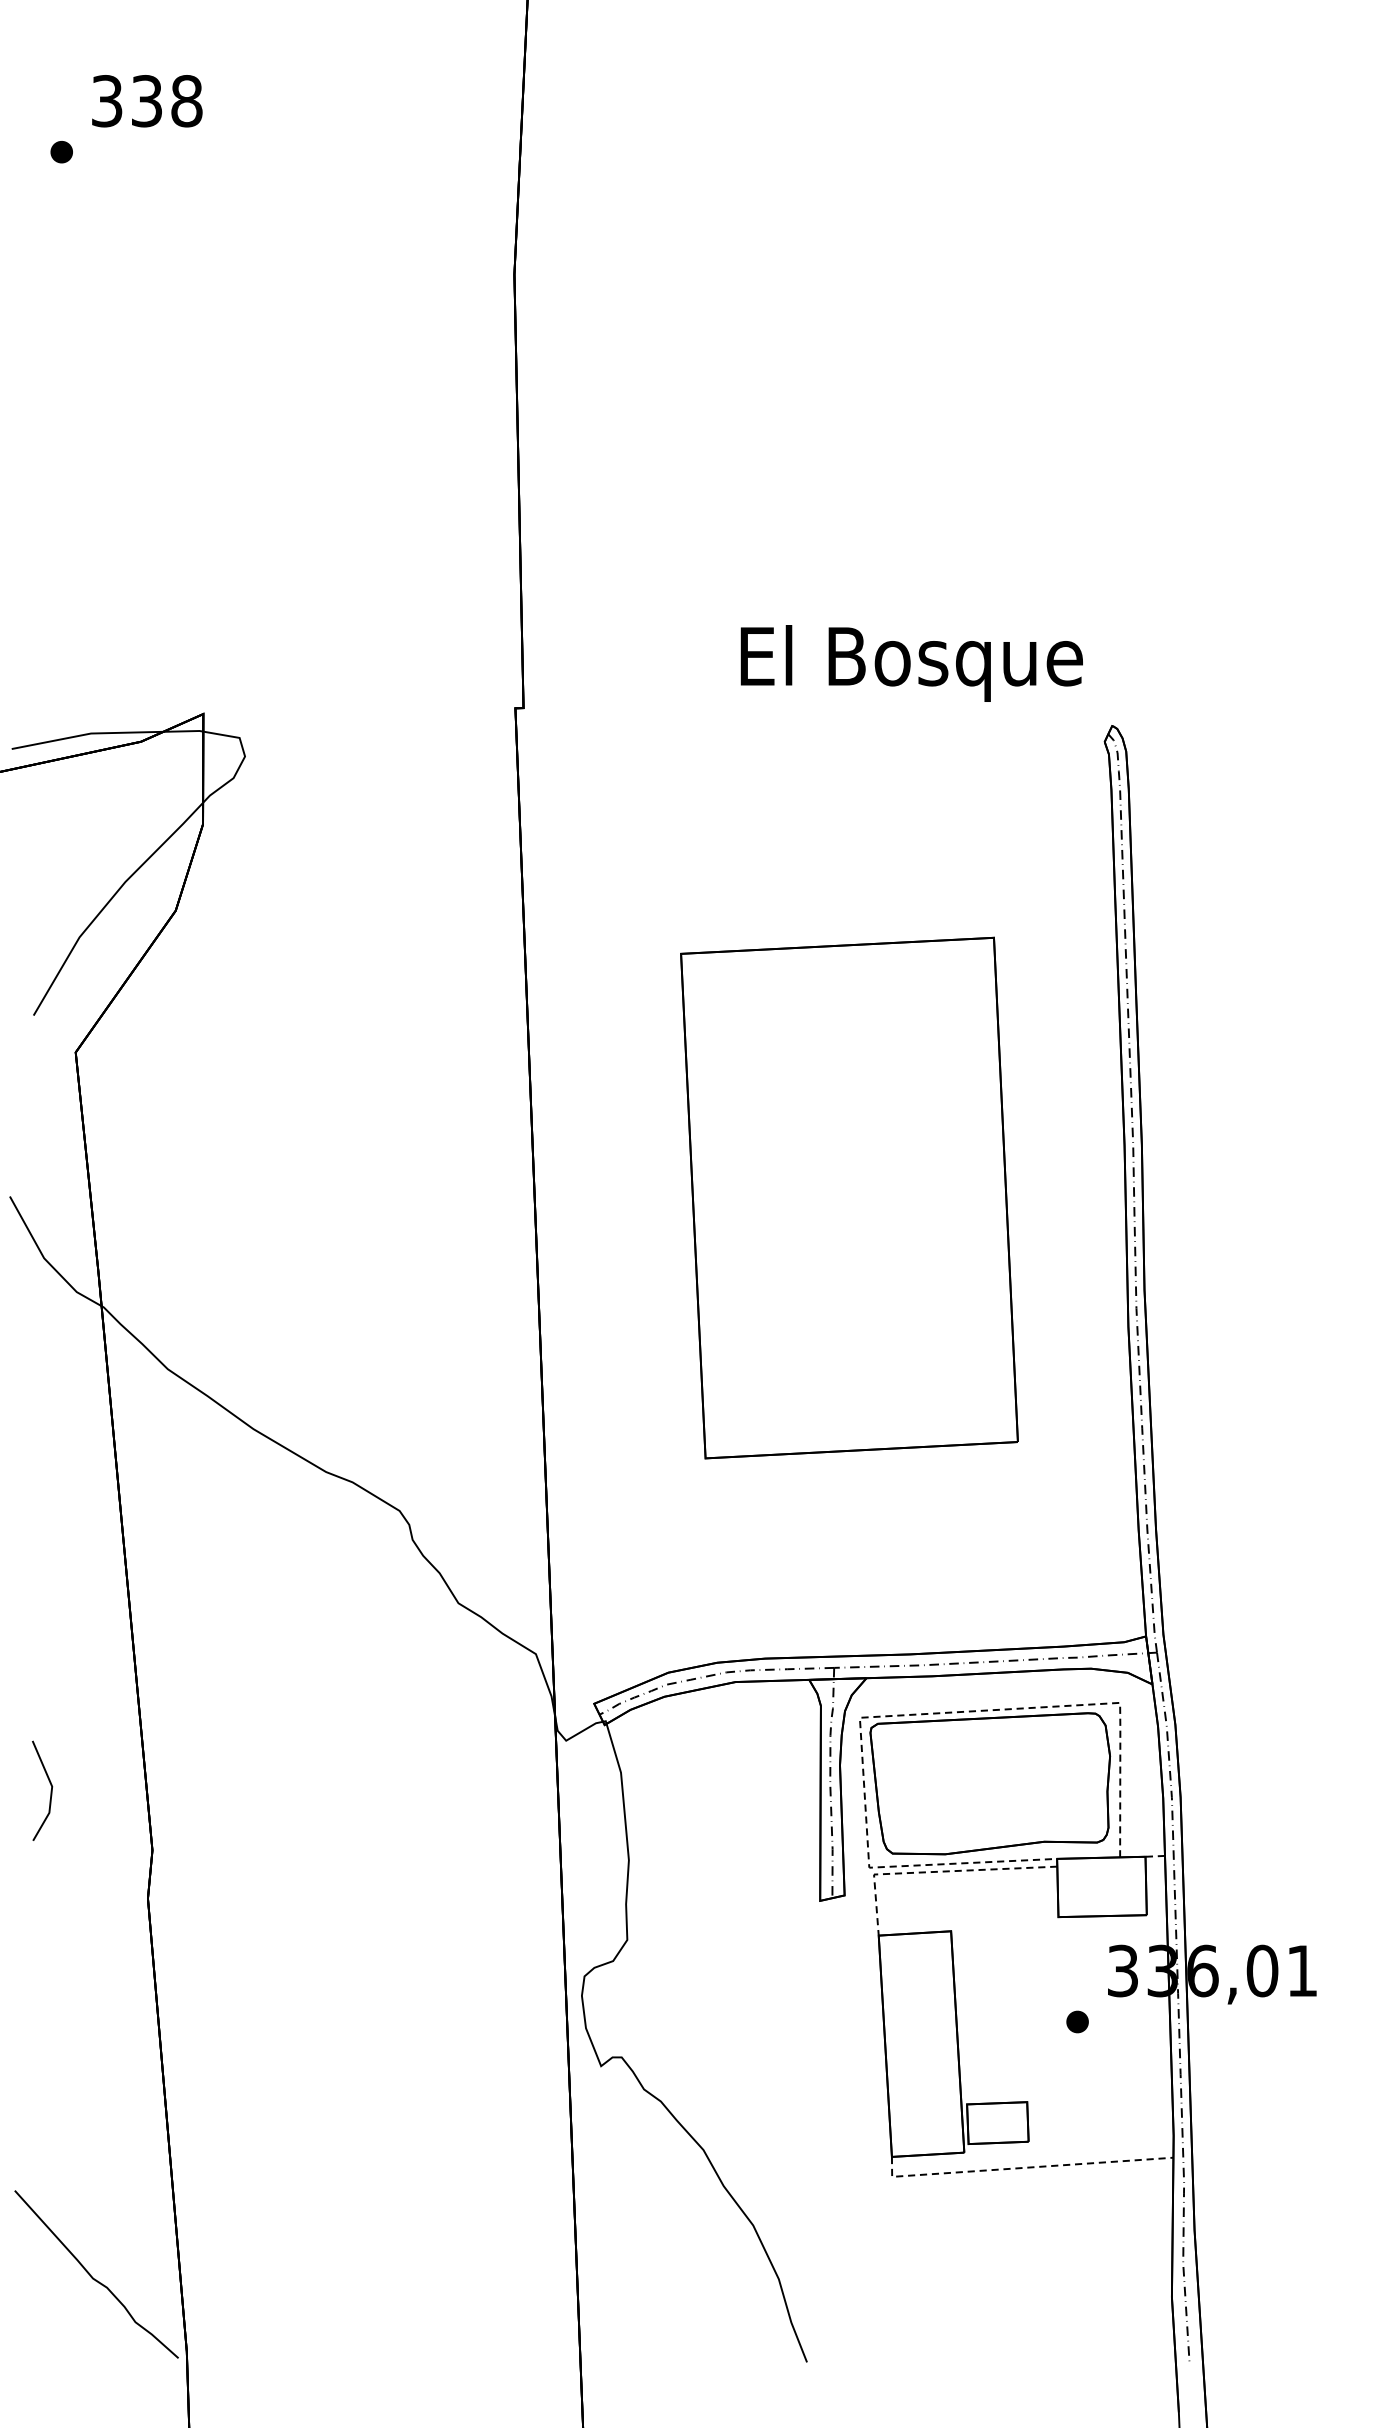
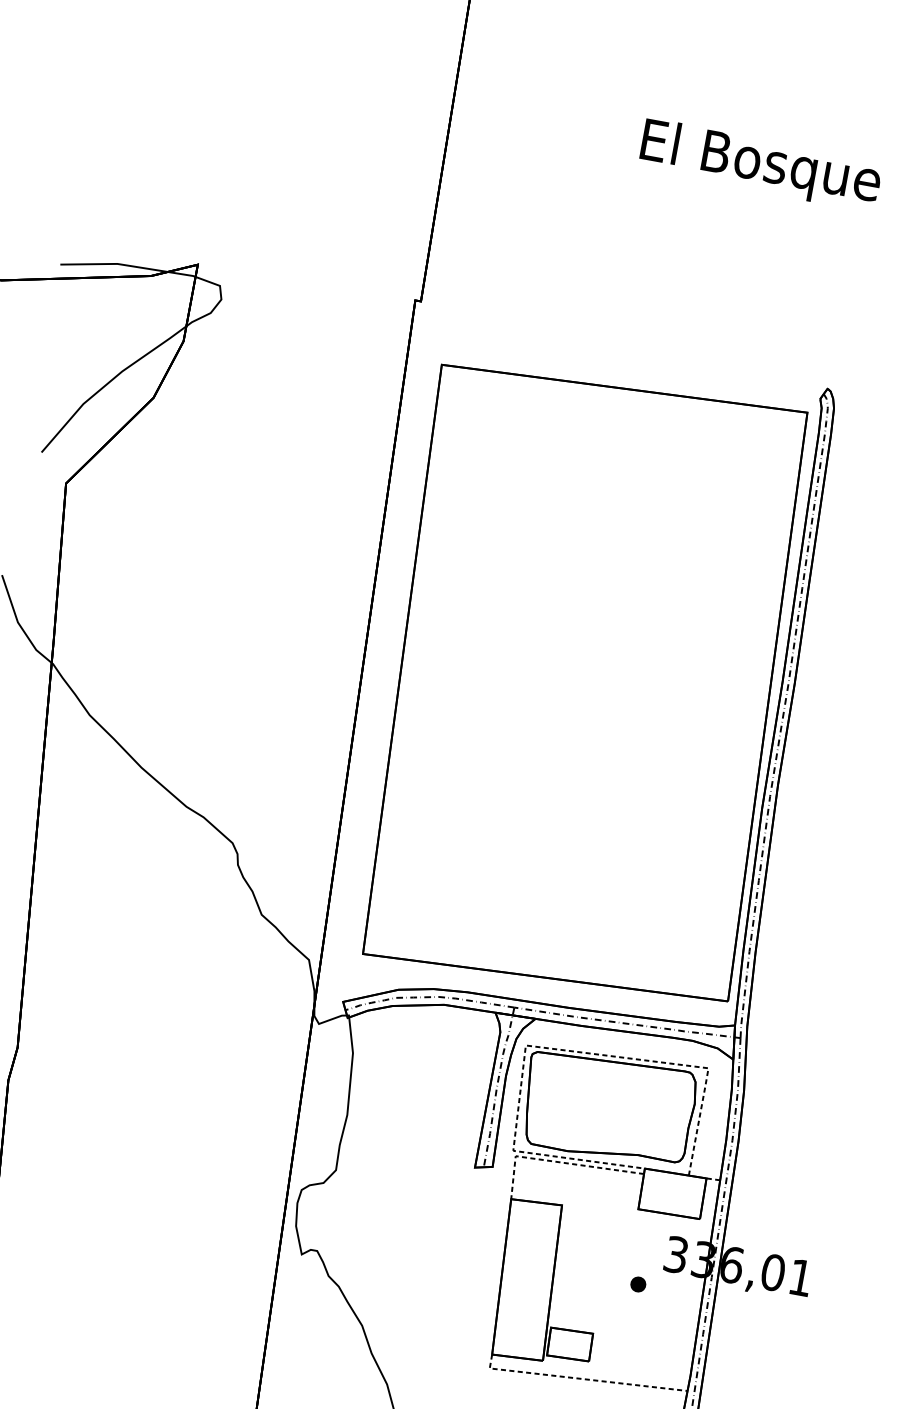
text: (911, 663) -> (760, 165), moved
part: (849, 1197) -> (584, 682), size x1.67

